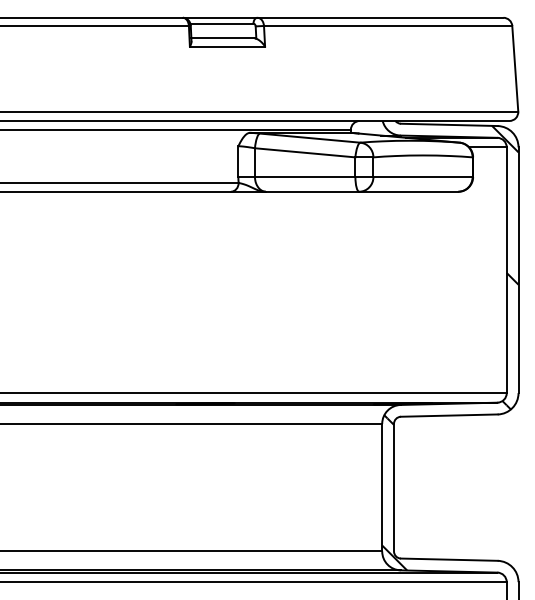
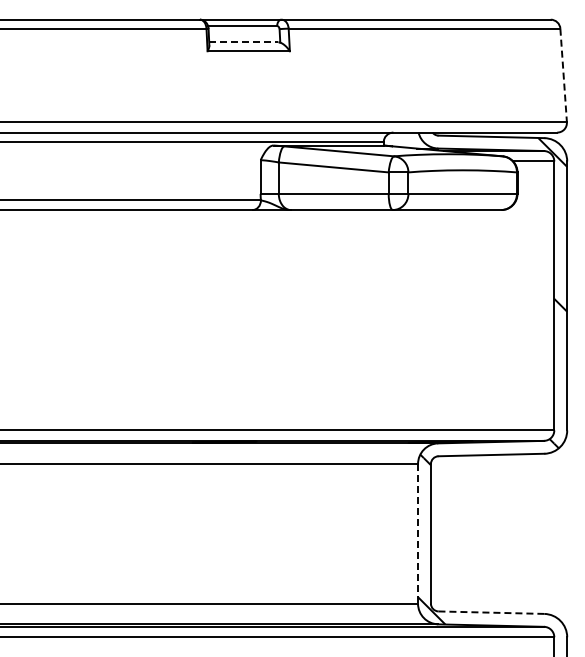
line: (222, 38) -> (243, 42), solid -> dashed
line: (515, 68) -> (563, 75), solid -> dashed
line: (382, 487) -> (418, 533), solid -> dashed
line: (449, 559) -> (491, 612), solid -> dashed

